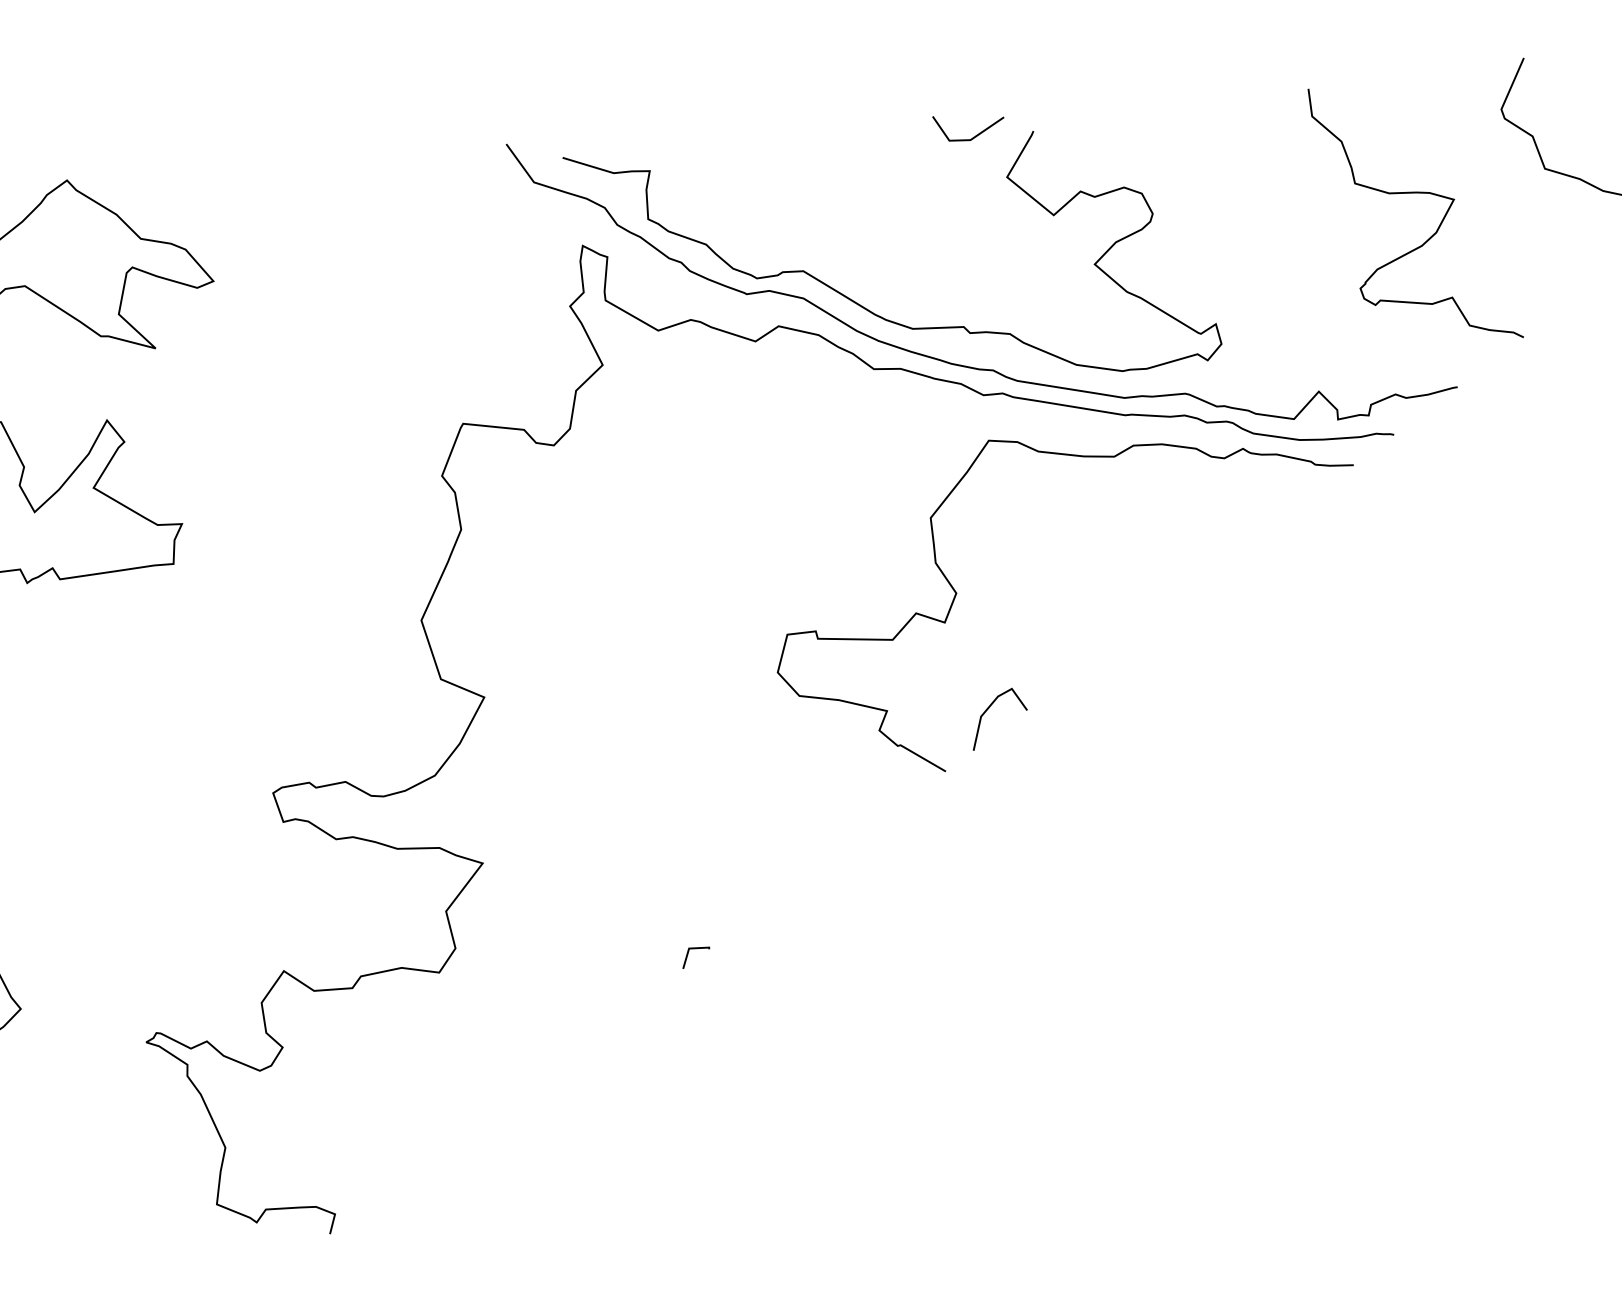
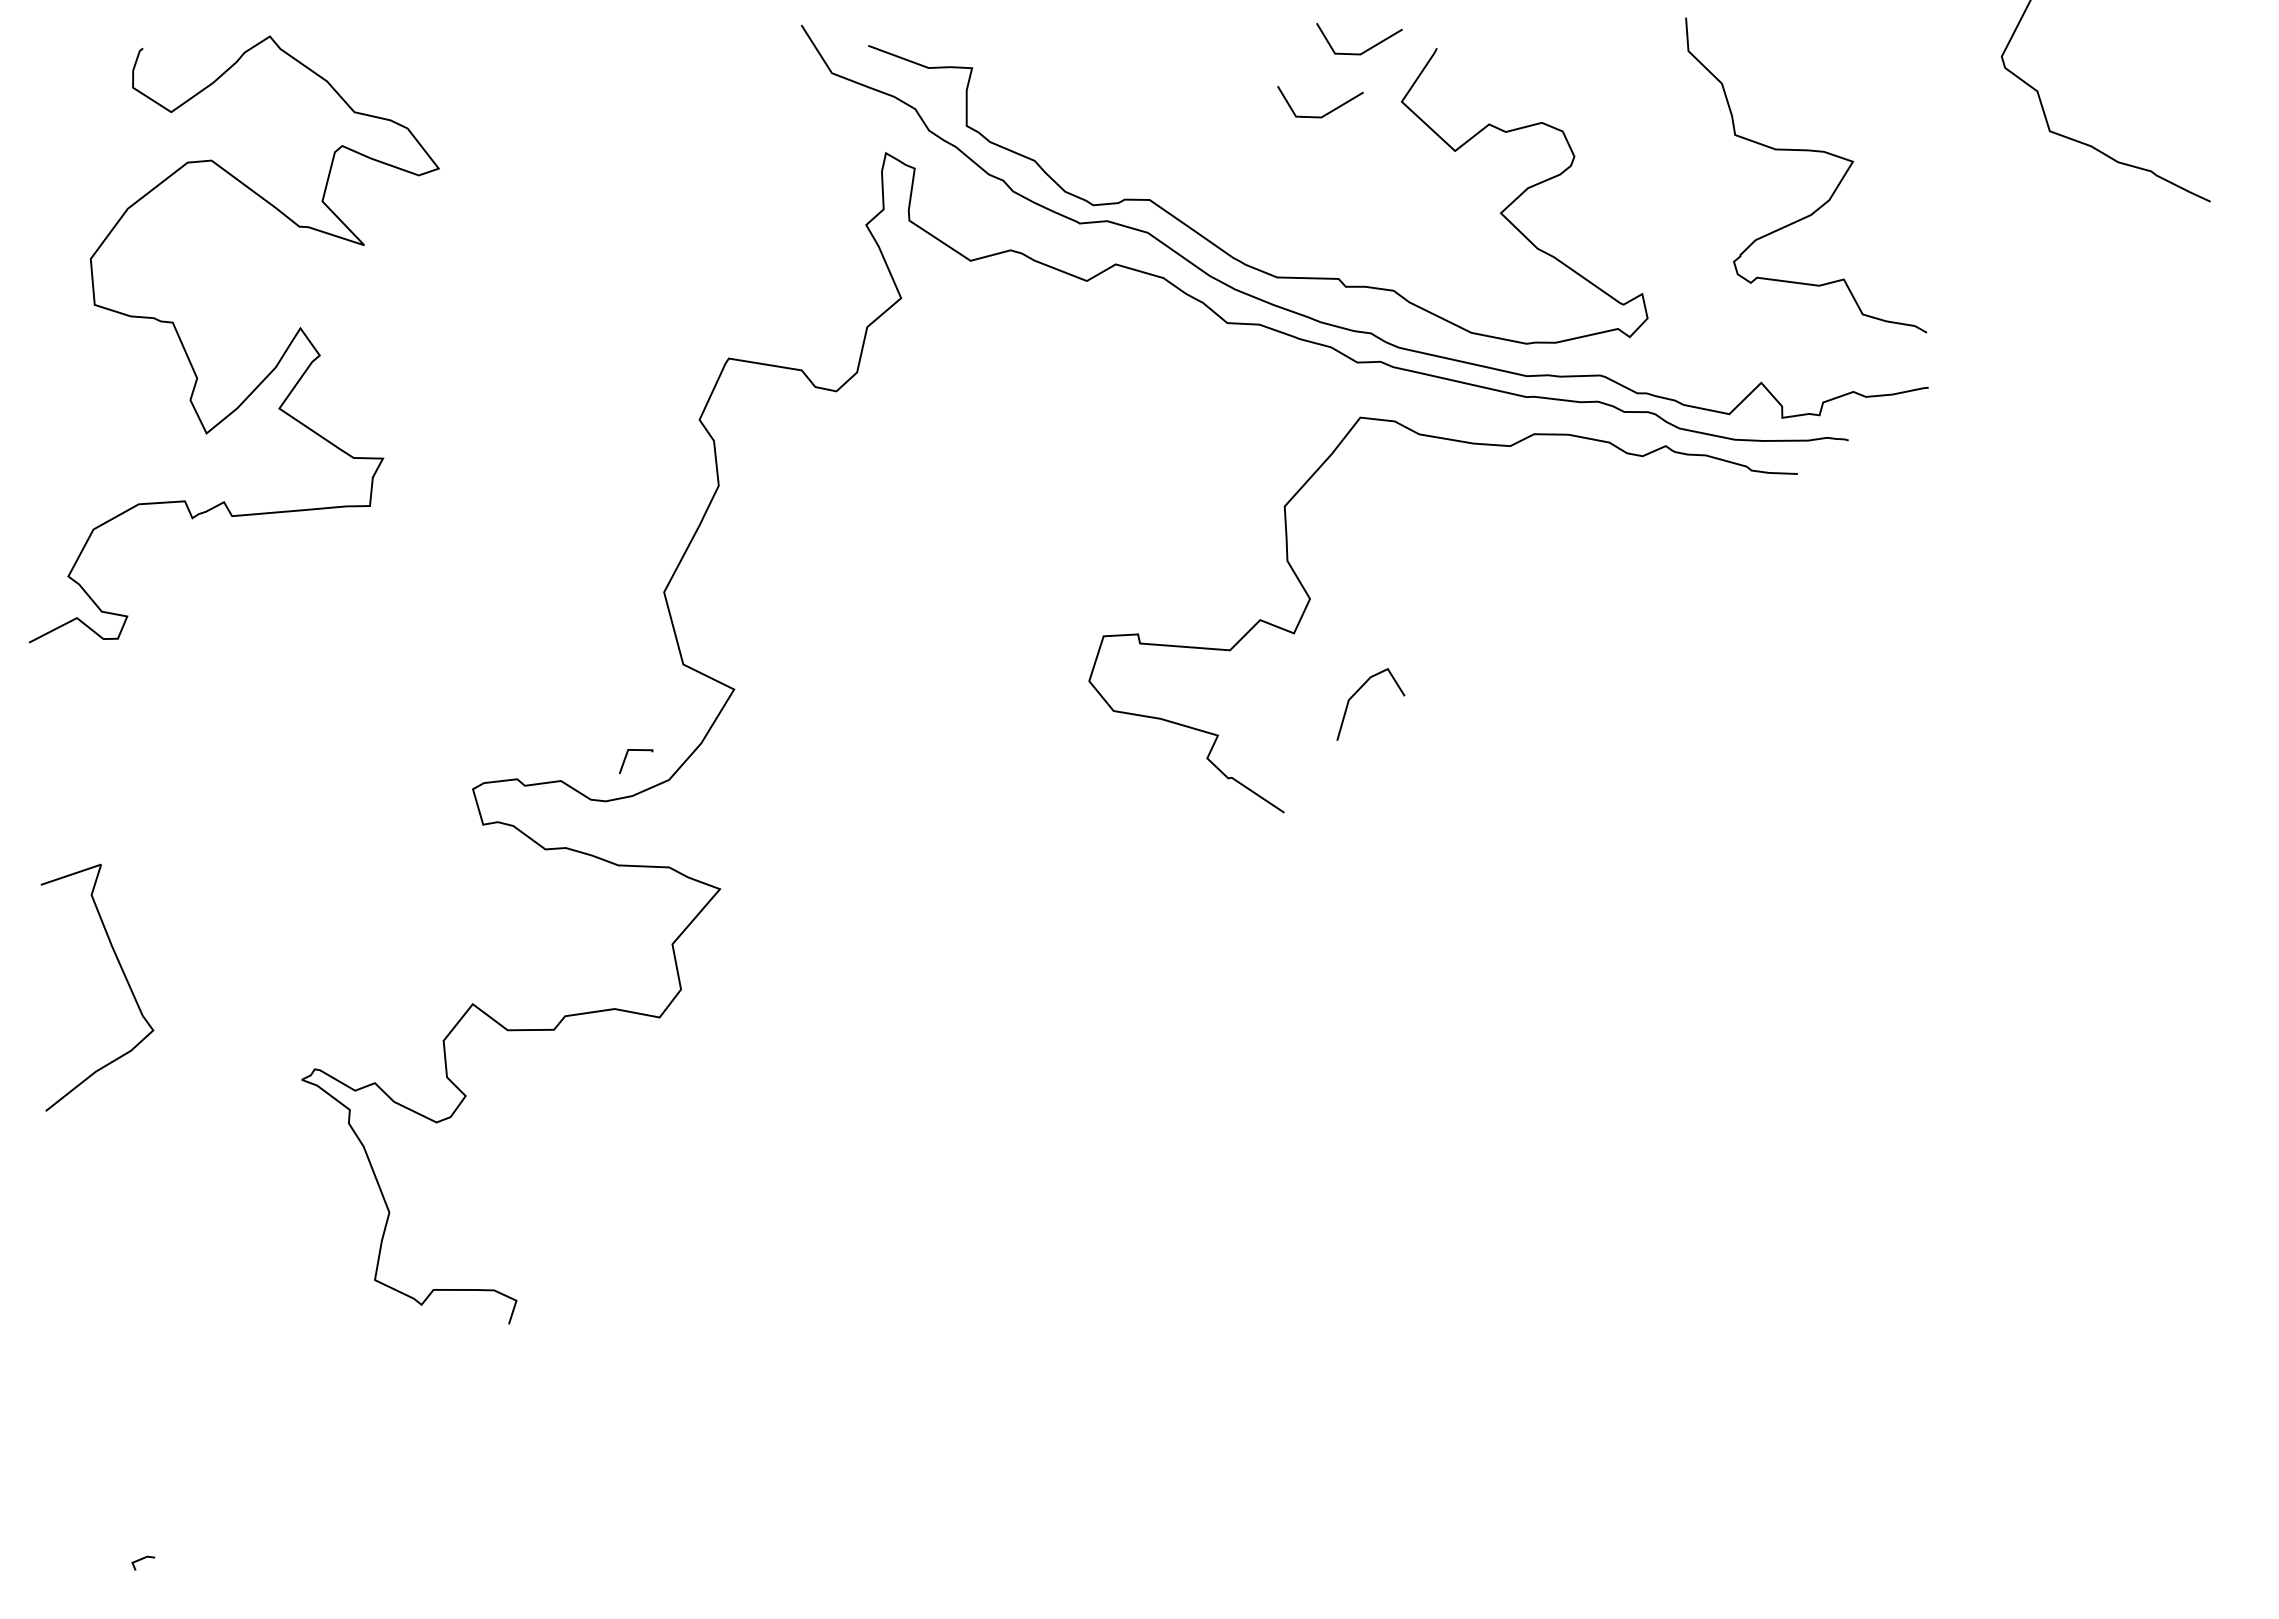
line: (946, 189) -> (1327, 112), added
curve: (1414, 193) -> (1806, 151), moved
line: (988, 708) -> (1358, 691), moved
line: (688, 955) -> (626, 758), moved

